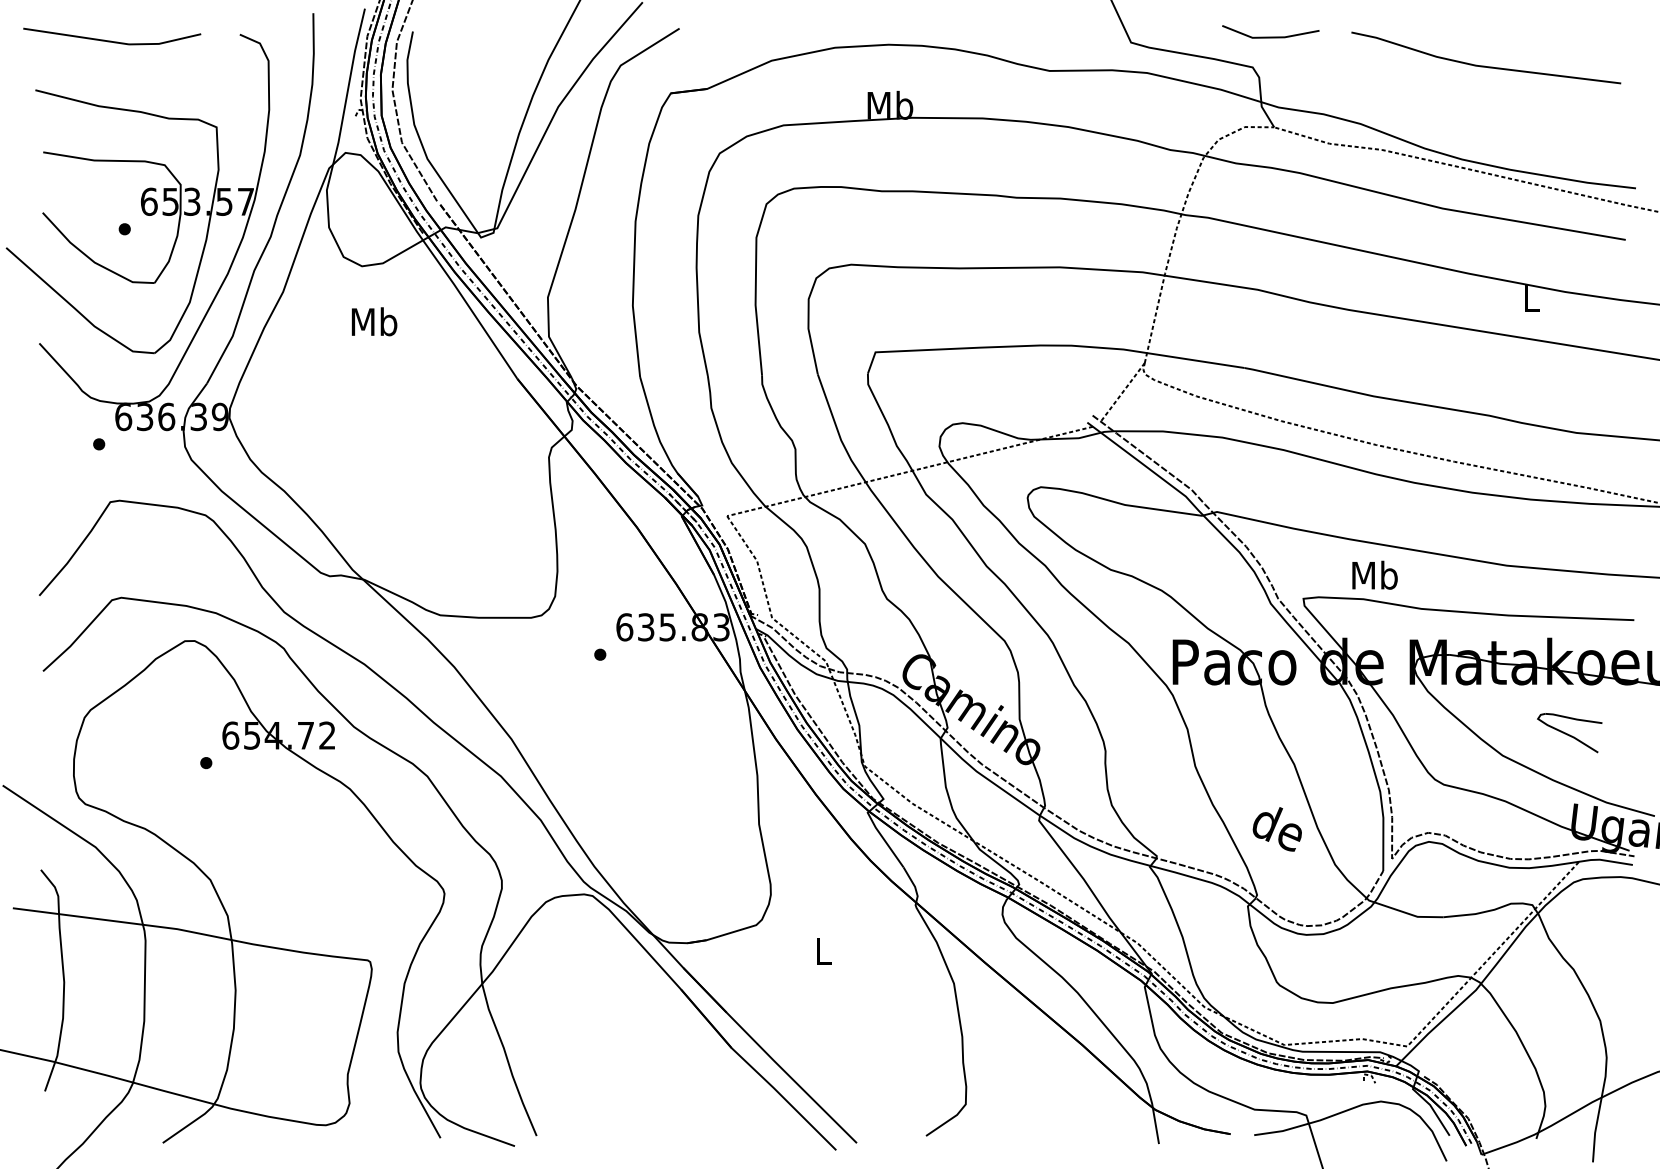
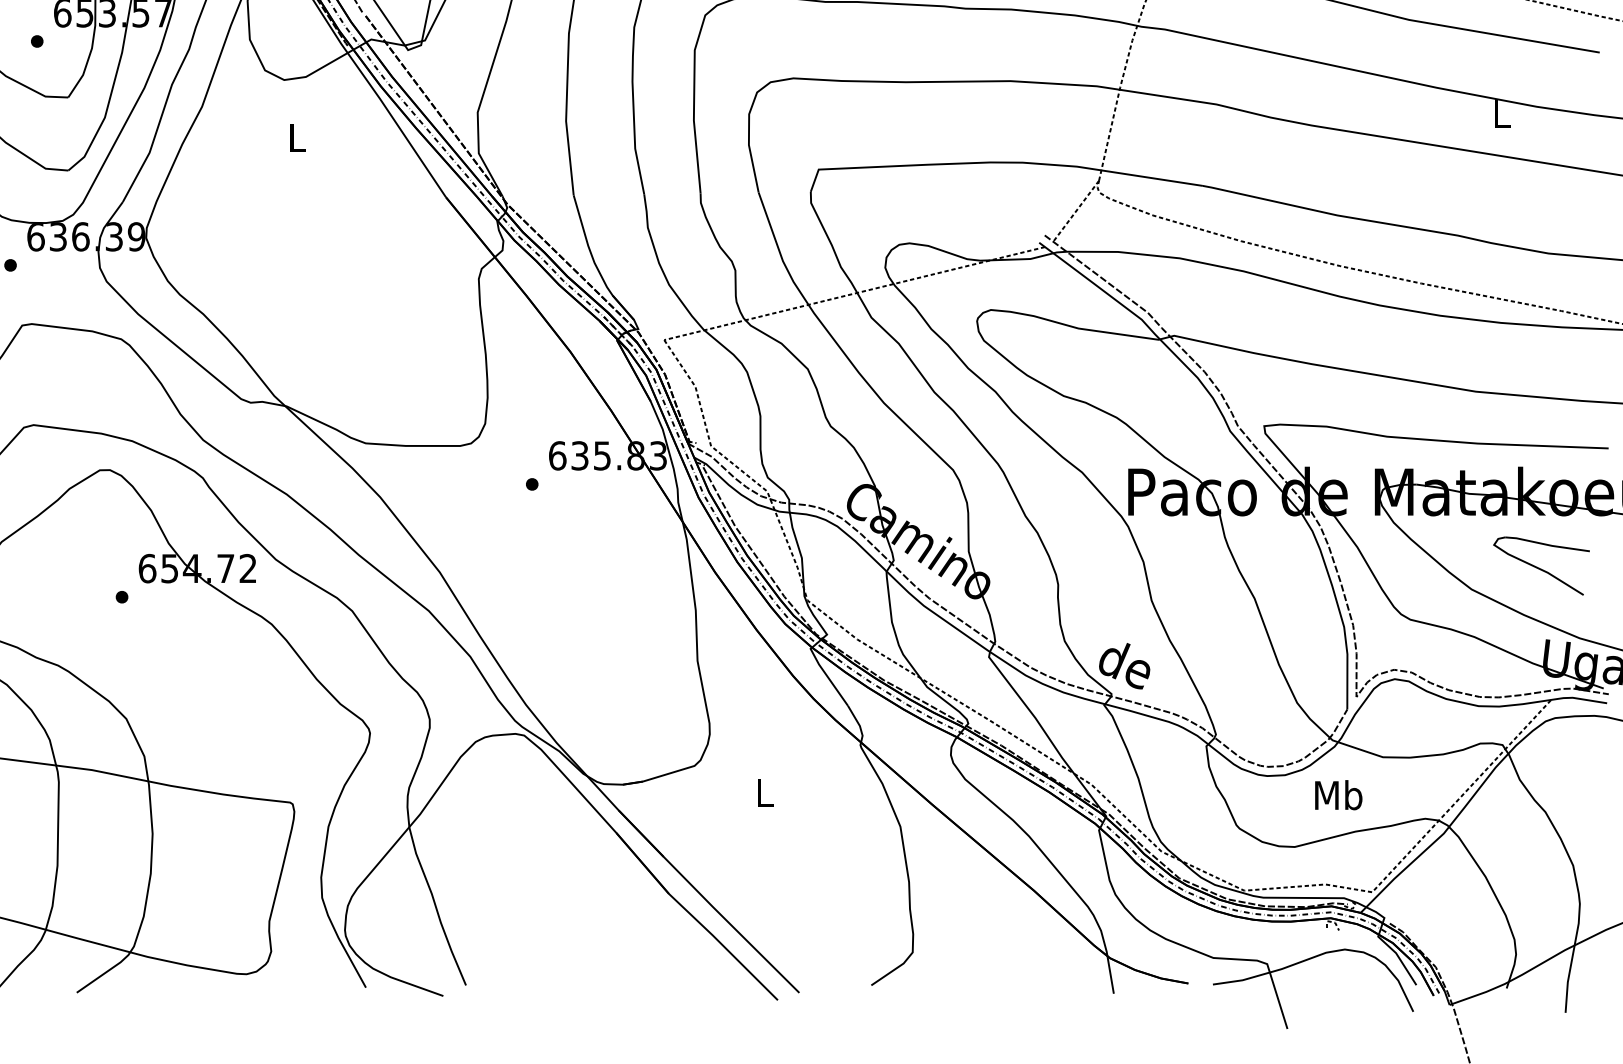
text: (374, 321) -> (297, 137), Mb -> L
text: (1374, 574) -> (1338, 794), moved
part: (1569, 732) -> (1541, 565), size x1.43
text: (1276, 829) -> (1123, 666), moved

